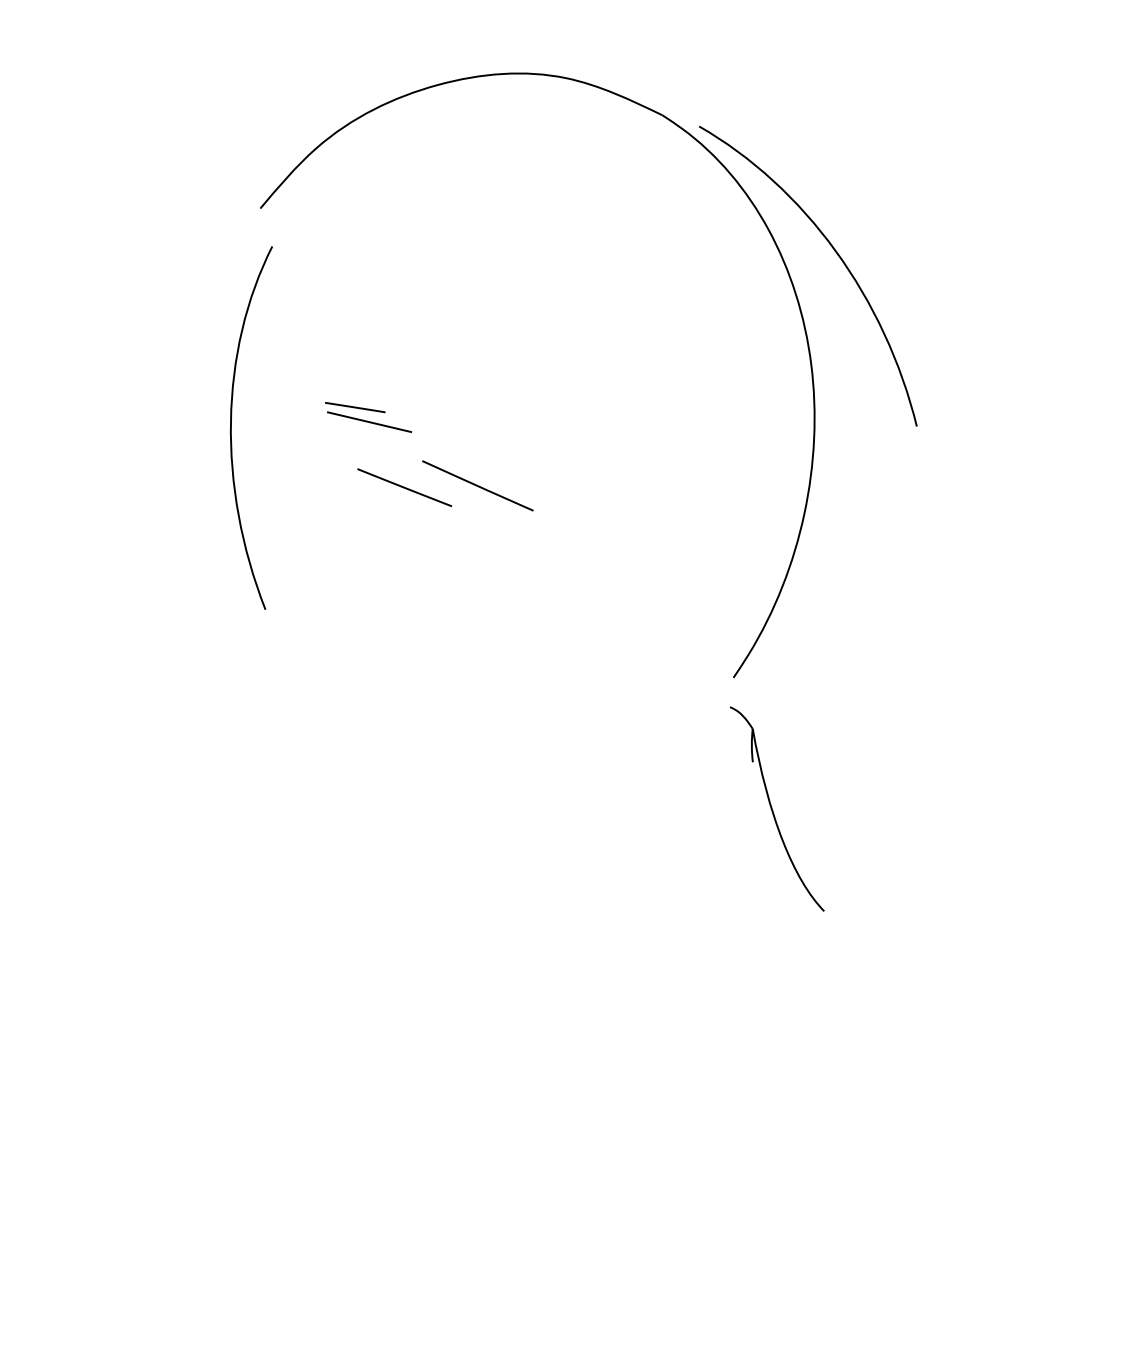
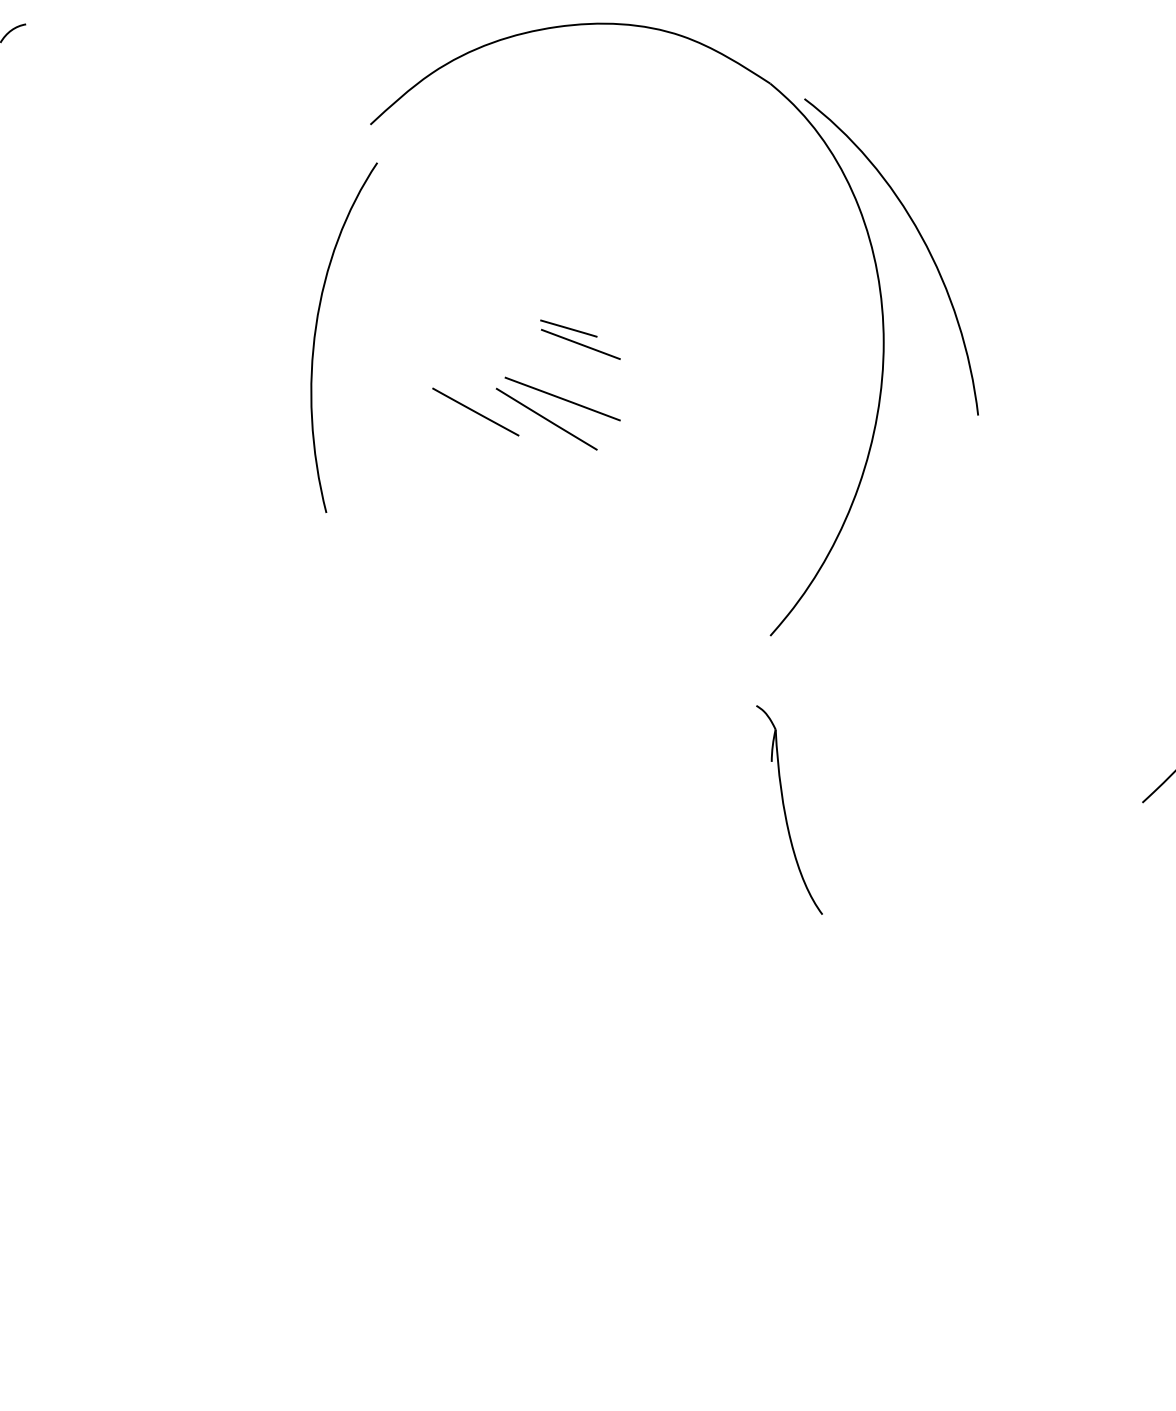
part: (368, 417) -> (580, 339), moved
line: (491, 462) -> (562, 398), added
part: (777, 808) -> (789, 809), moved

